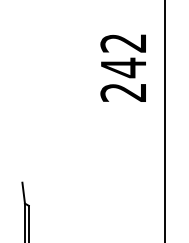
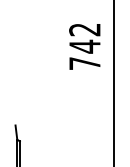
text: (122, 92) -> (84, 63), 242 -> 742

